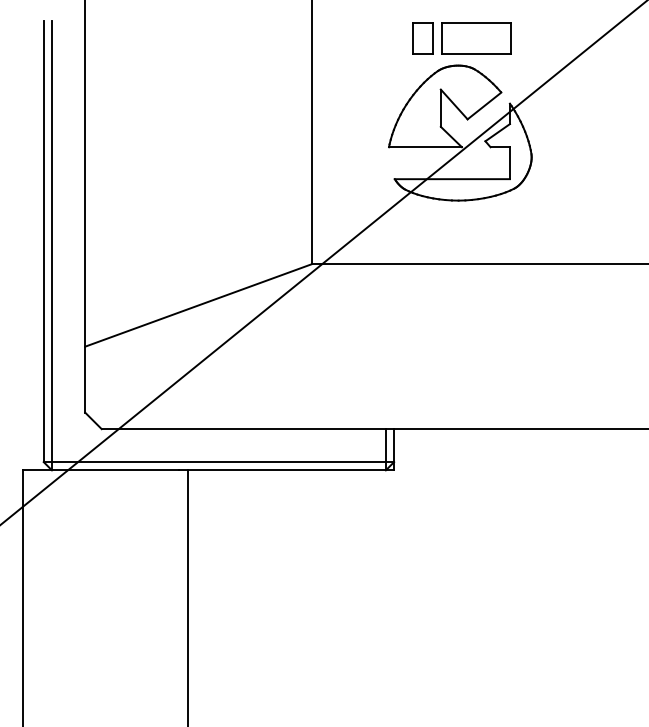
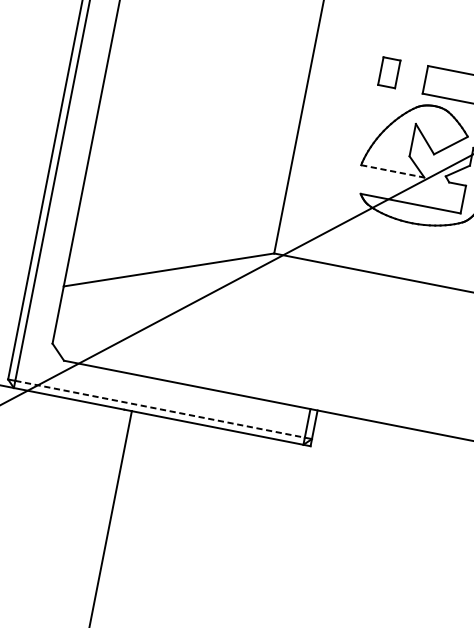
part: (422, 38) -> (388, 72), moved
line: (425, 147) -> (392, 171), solid -> dashed
line: (218, 462) -> (159, 409), solid -> dashed

